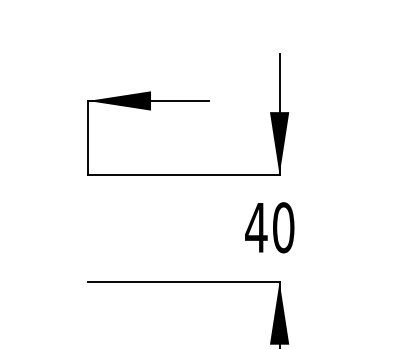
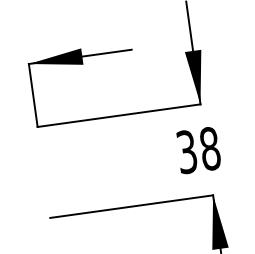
text: (269, 227) -> (198, 150), 40 -> 38

